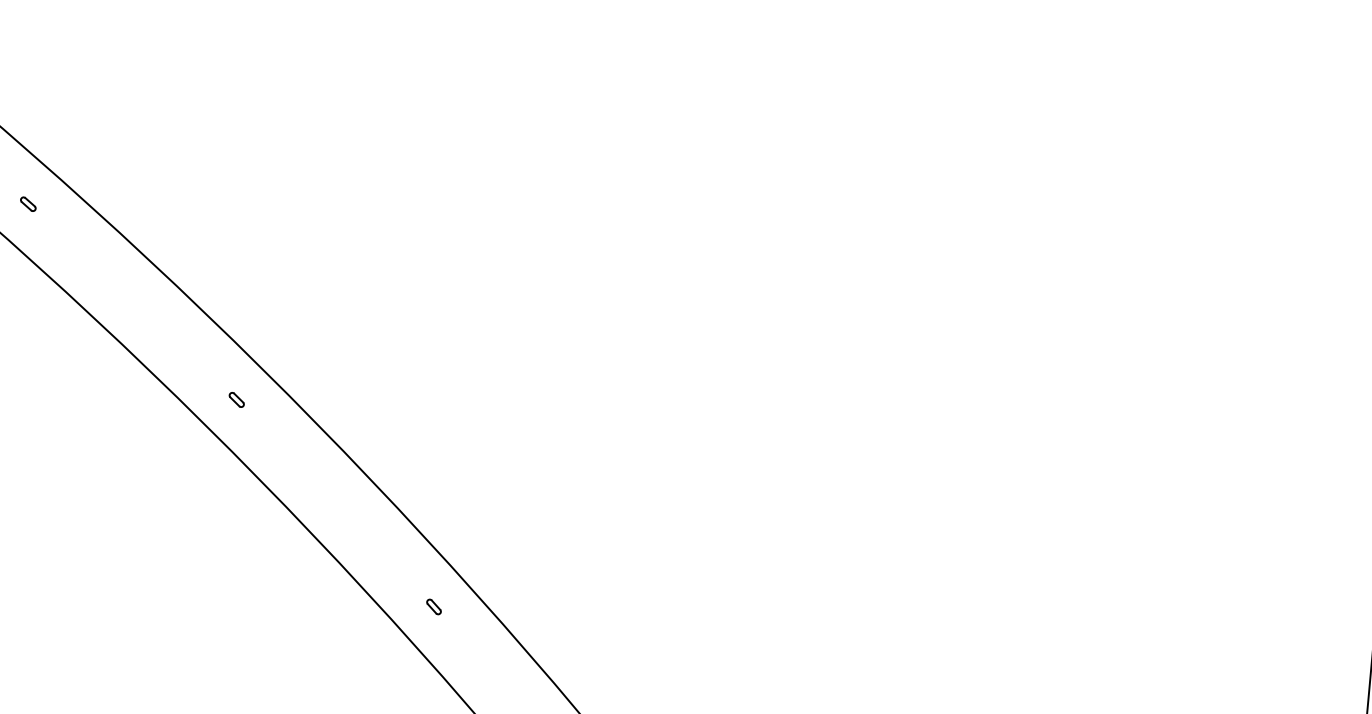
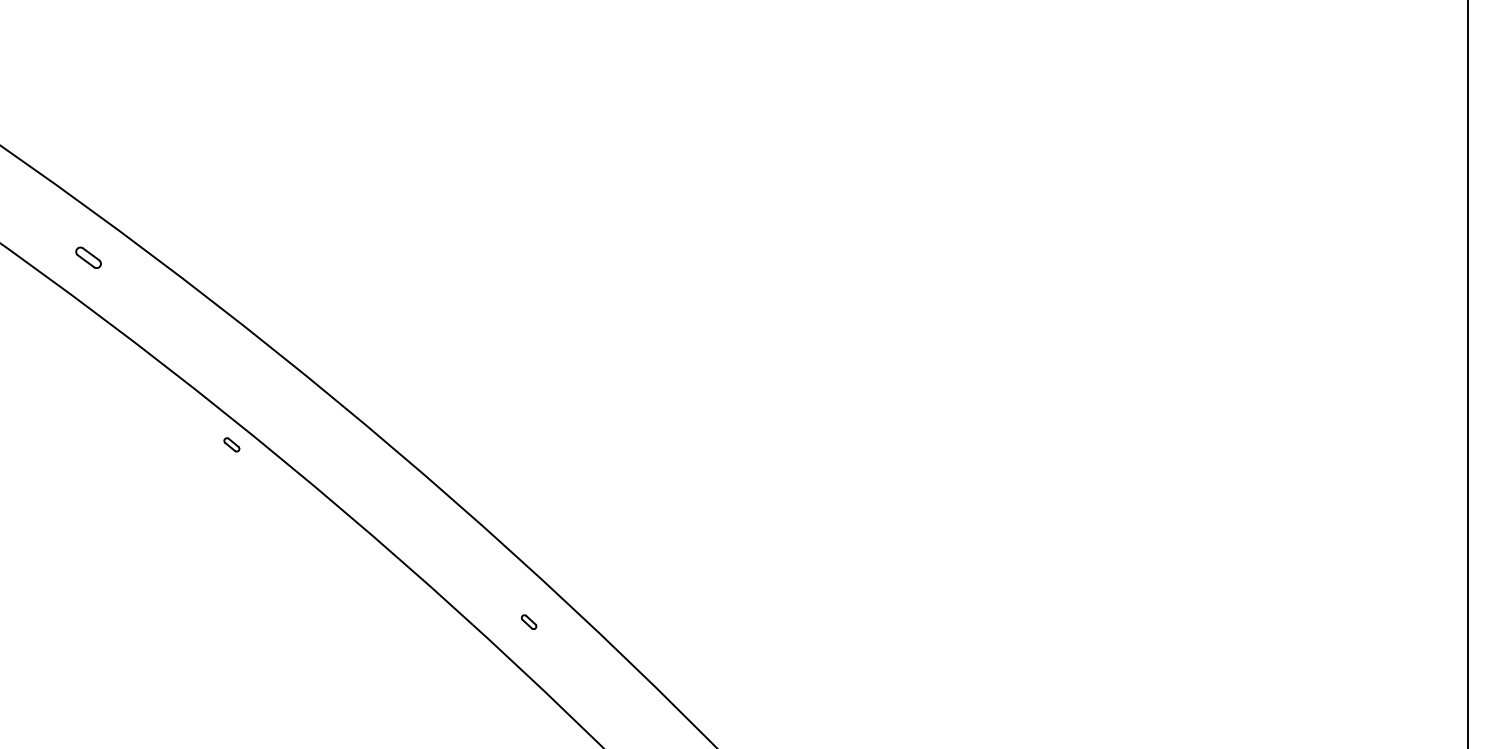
part: (28, 203) -> (88, 257), size x1.6
part: (236, 399) -> (231, 444), moved

